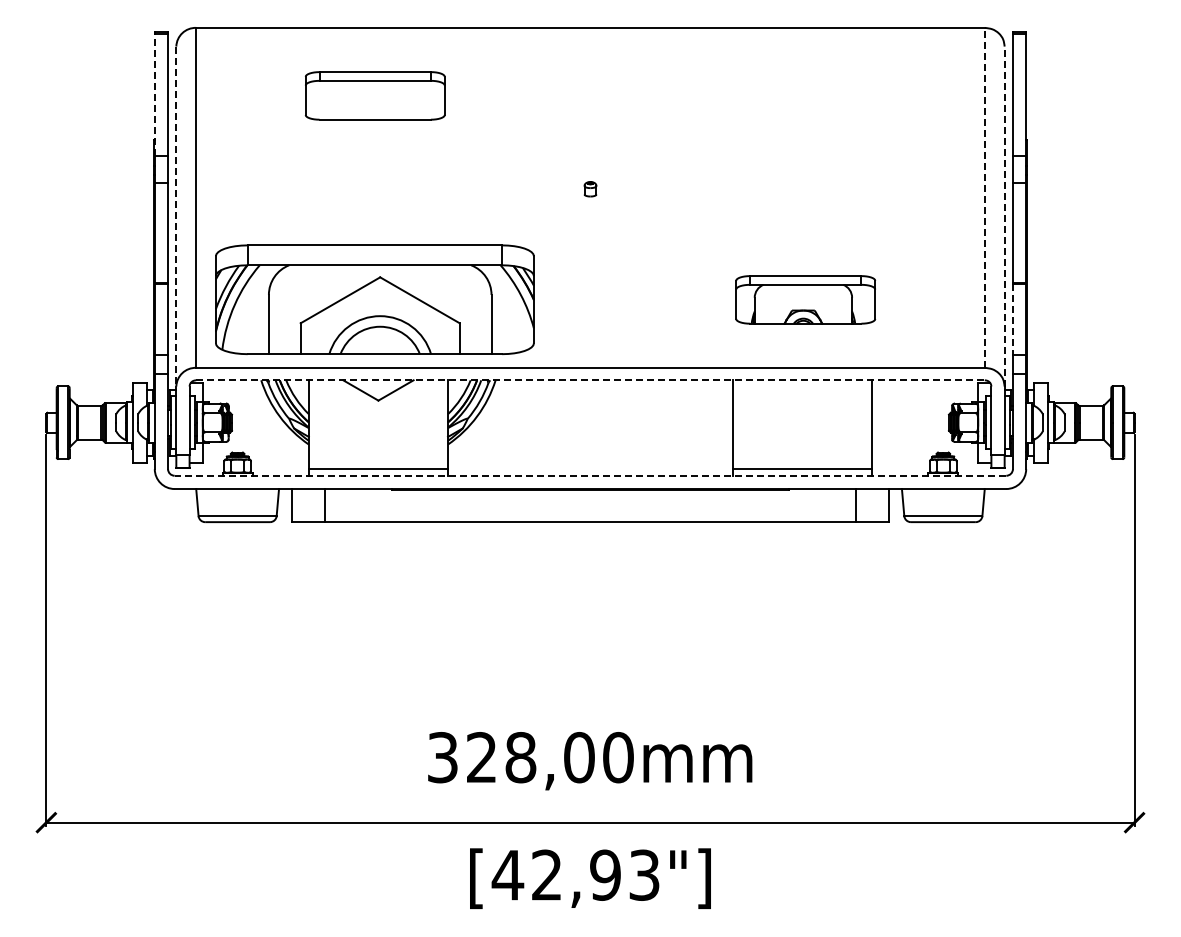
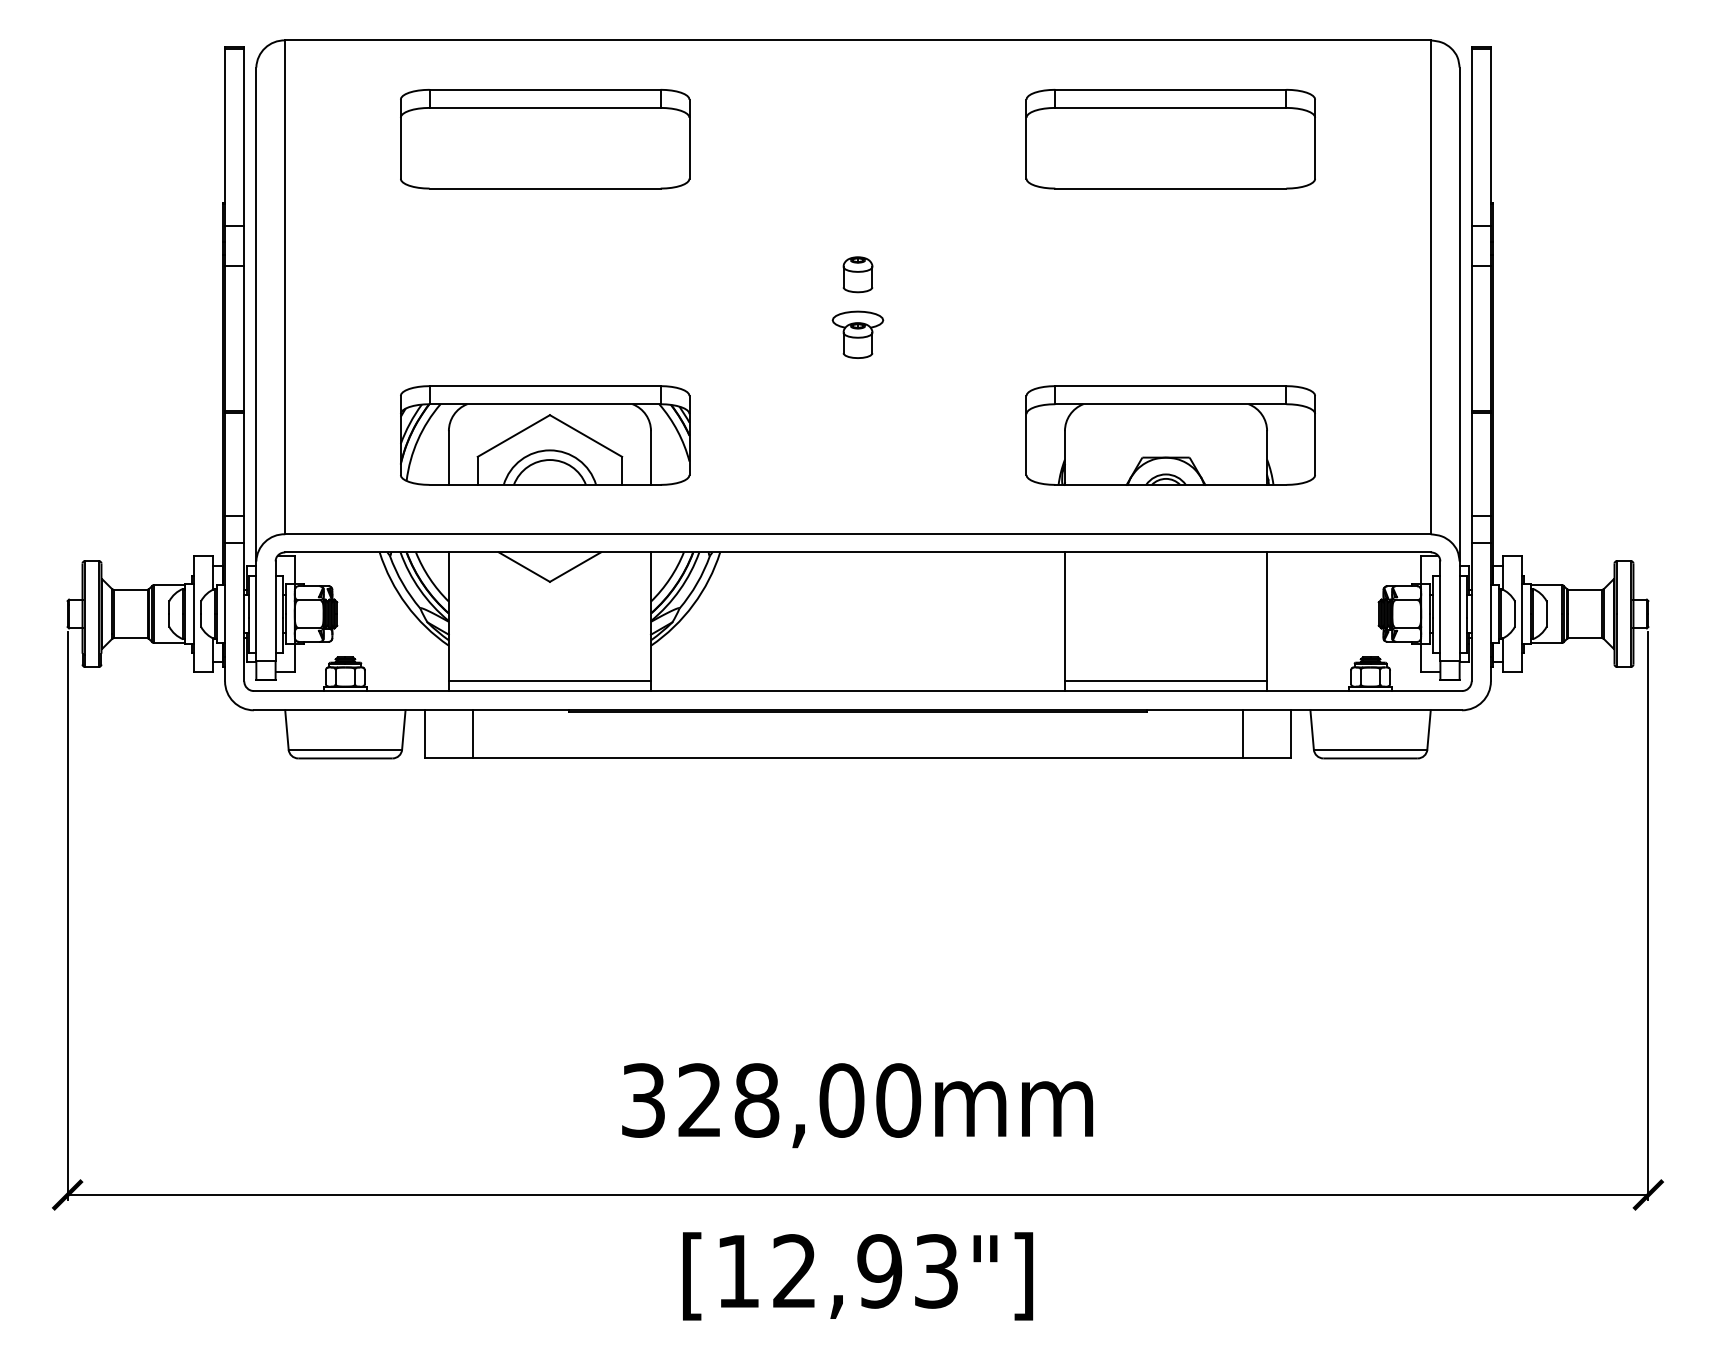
line: (154, 94) -> (224, 137), dashed -> solid
part: (375, 95) -> (545, 138), size x1.43
part: (805, 95) -> (1170, 138), added
part: (590, 189) -> (858, 275), size x1.67
line: (984, 197) -> (1430, 286), dashed -> solid
line: (176, 216) -> (256, 314), dashed -> solid
line: (1004, 216) -> (1459, 314), dashed -> solid
part: (590, 230) -> (858, 334), added
part: (375, 299) -> (545, 434), size x0.62
part: (805, 299) -> (1170, 434), size x1.43
line: (1012, 320) -> (1471, 465), dashed -> solid
line: (590, 380) -> (858, 552), dashed -> solid
line: (590, 475) -> (858, 690), dashed -> solid
text: (507, 875) -> (737, 1271), [42,93"] -> [12,93"]

